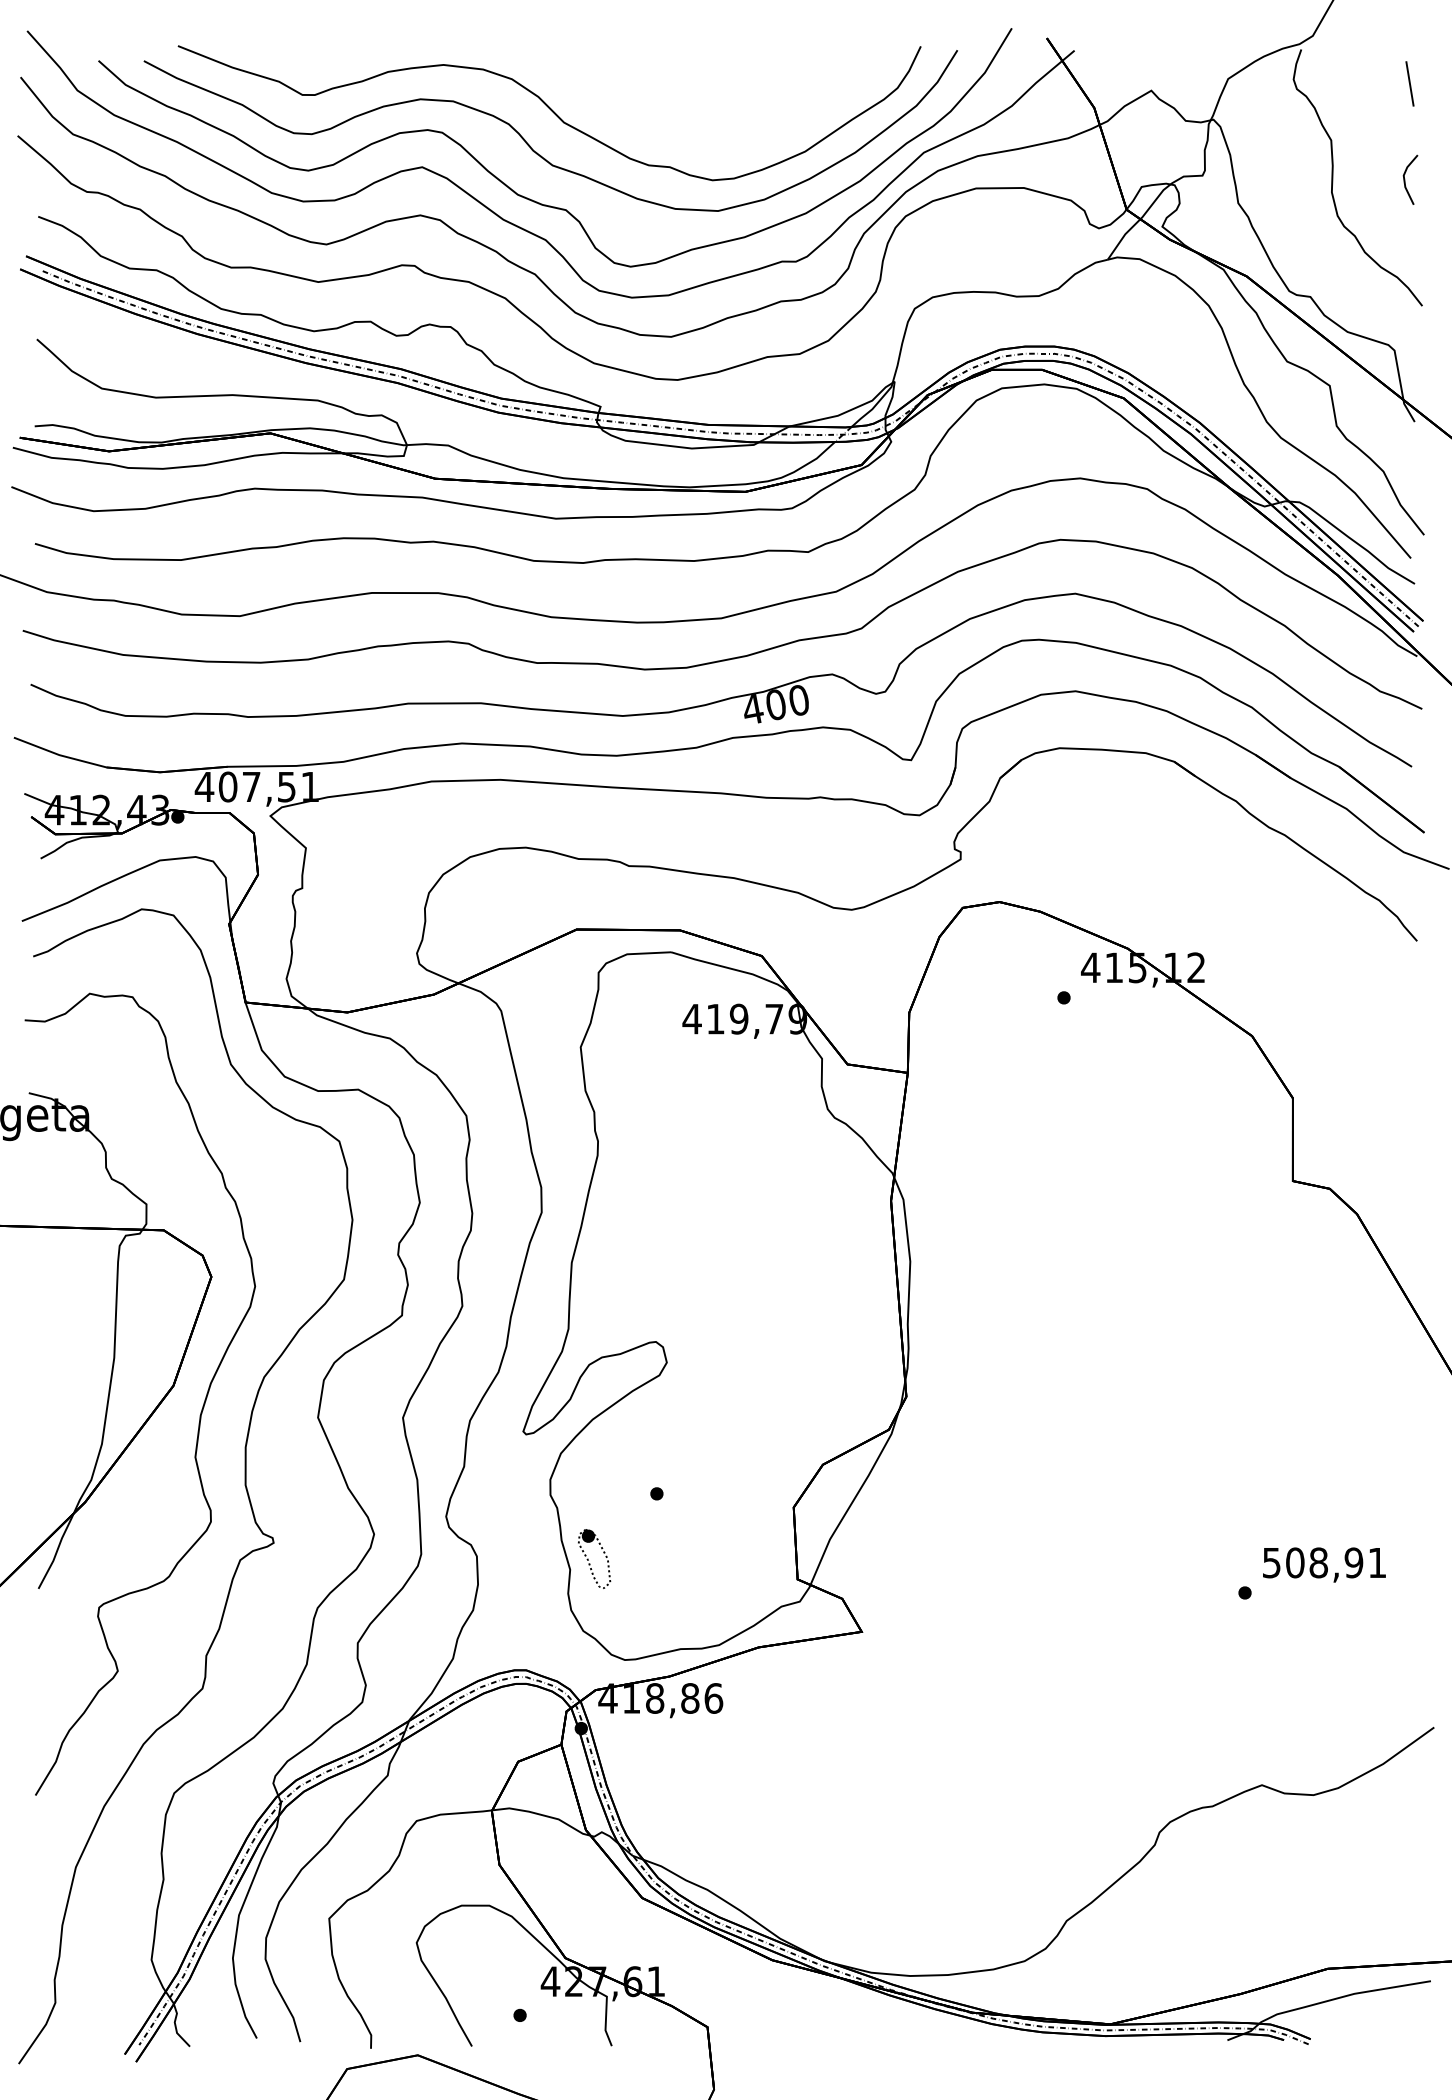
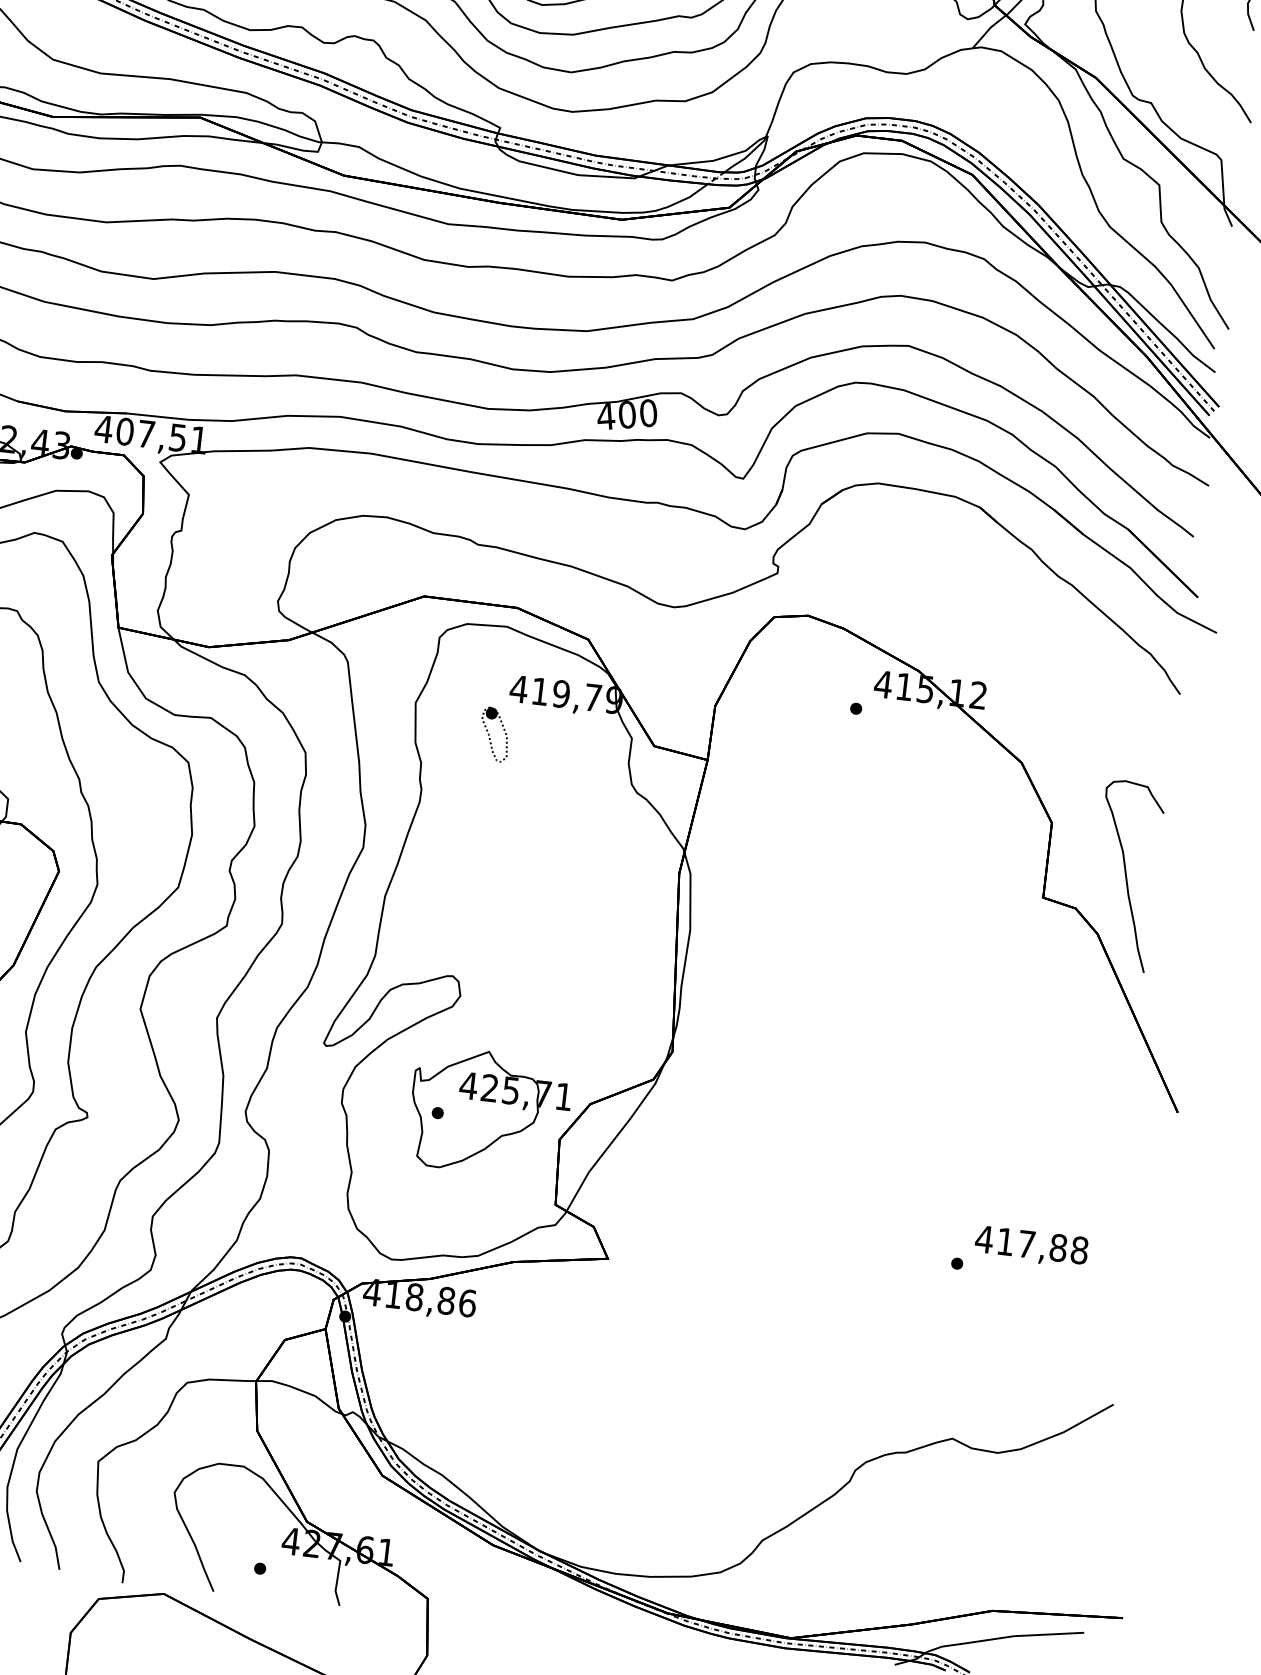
curve: (1380, 1146) -> (1125, 875), added
part: (713, 1486) -> (489, 1112), added
part: (594, 1558) -> (494, 734), moved
text: (1324, 1562) -> (1031, 1244), 508,91 -> 417,88

